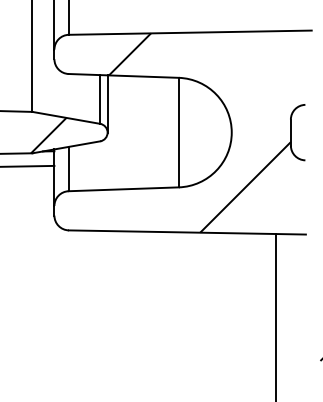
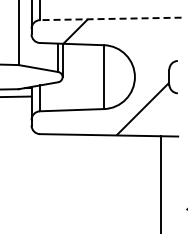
line: (189, 31) -> (110, 18), solid -> dashed
hatch: (47, 134) -> (27, 78), removed

